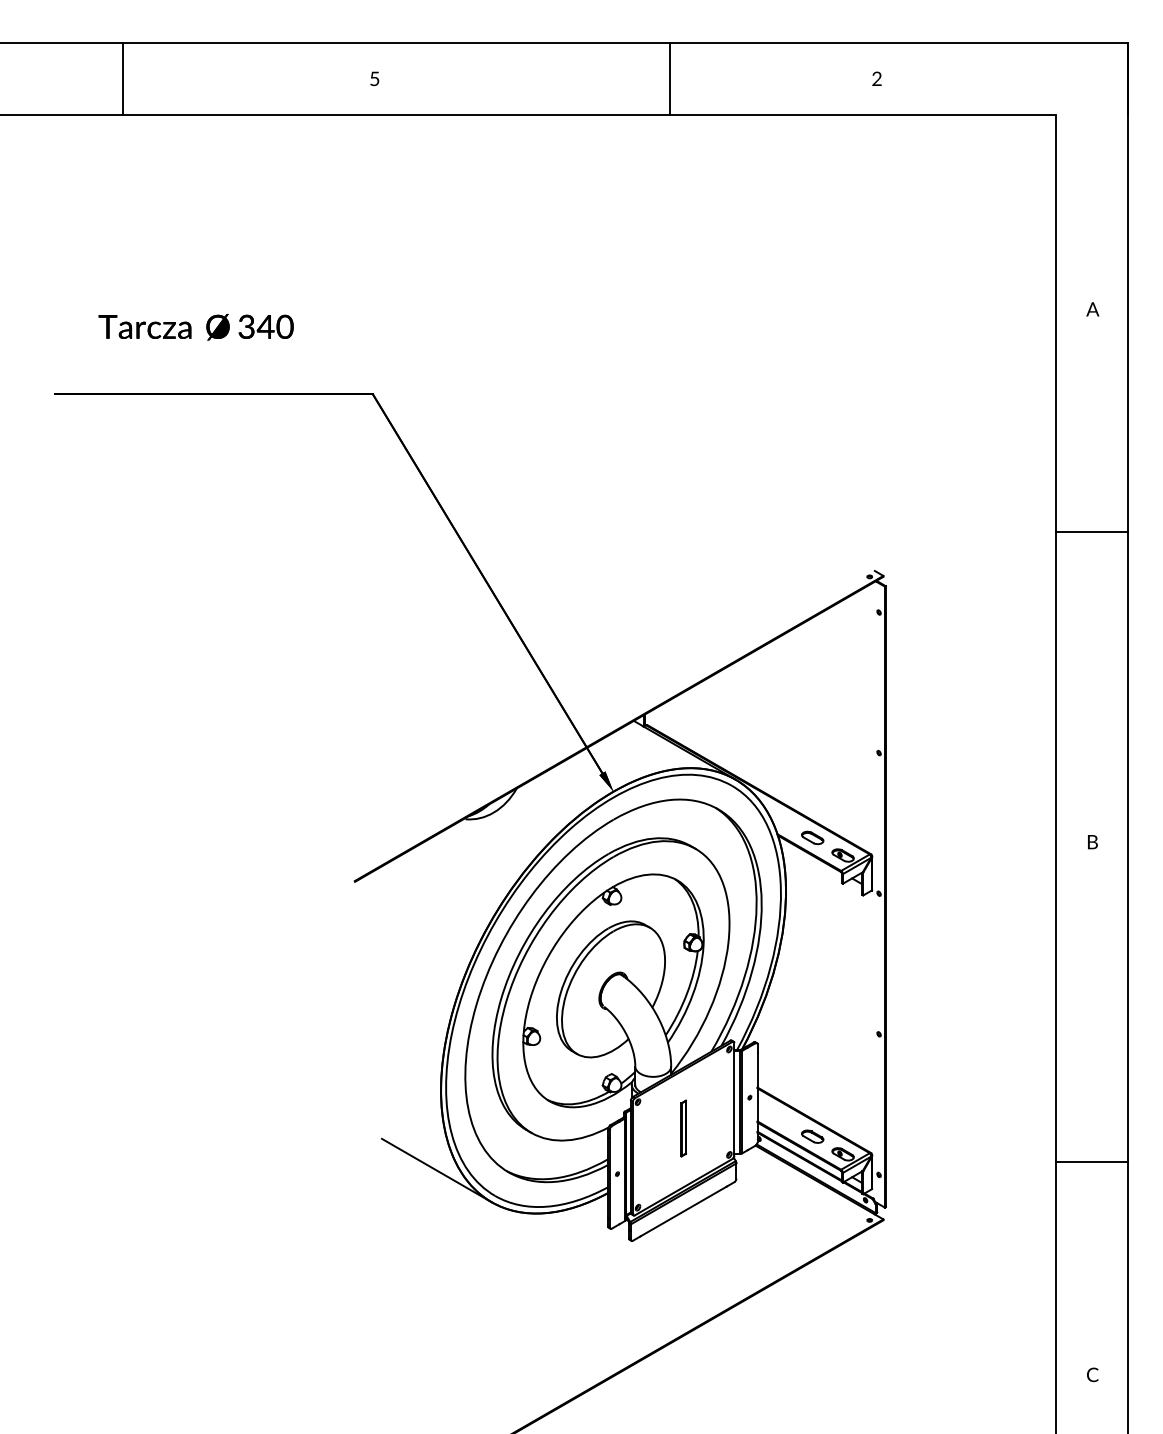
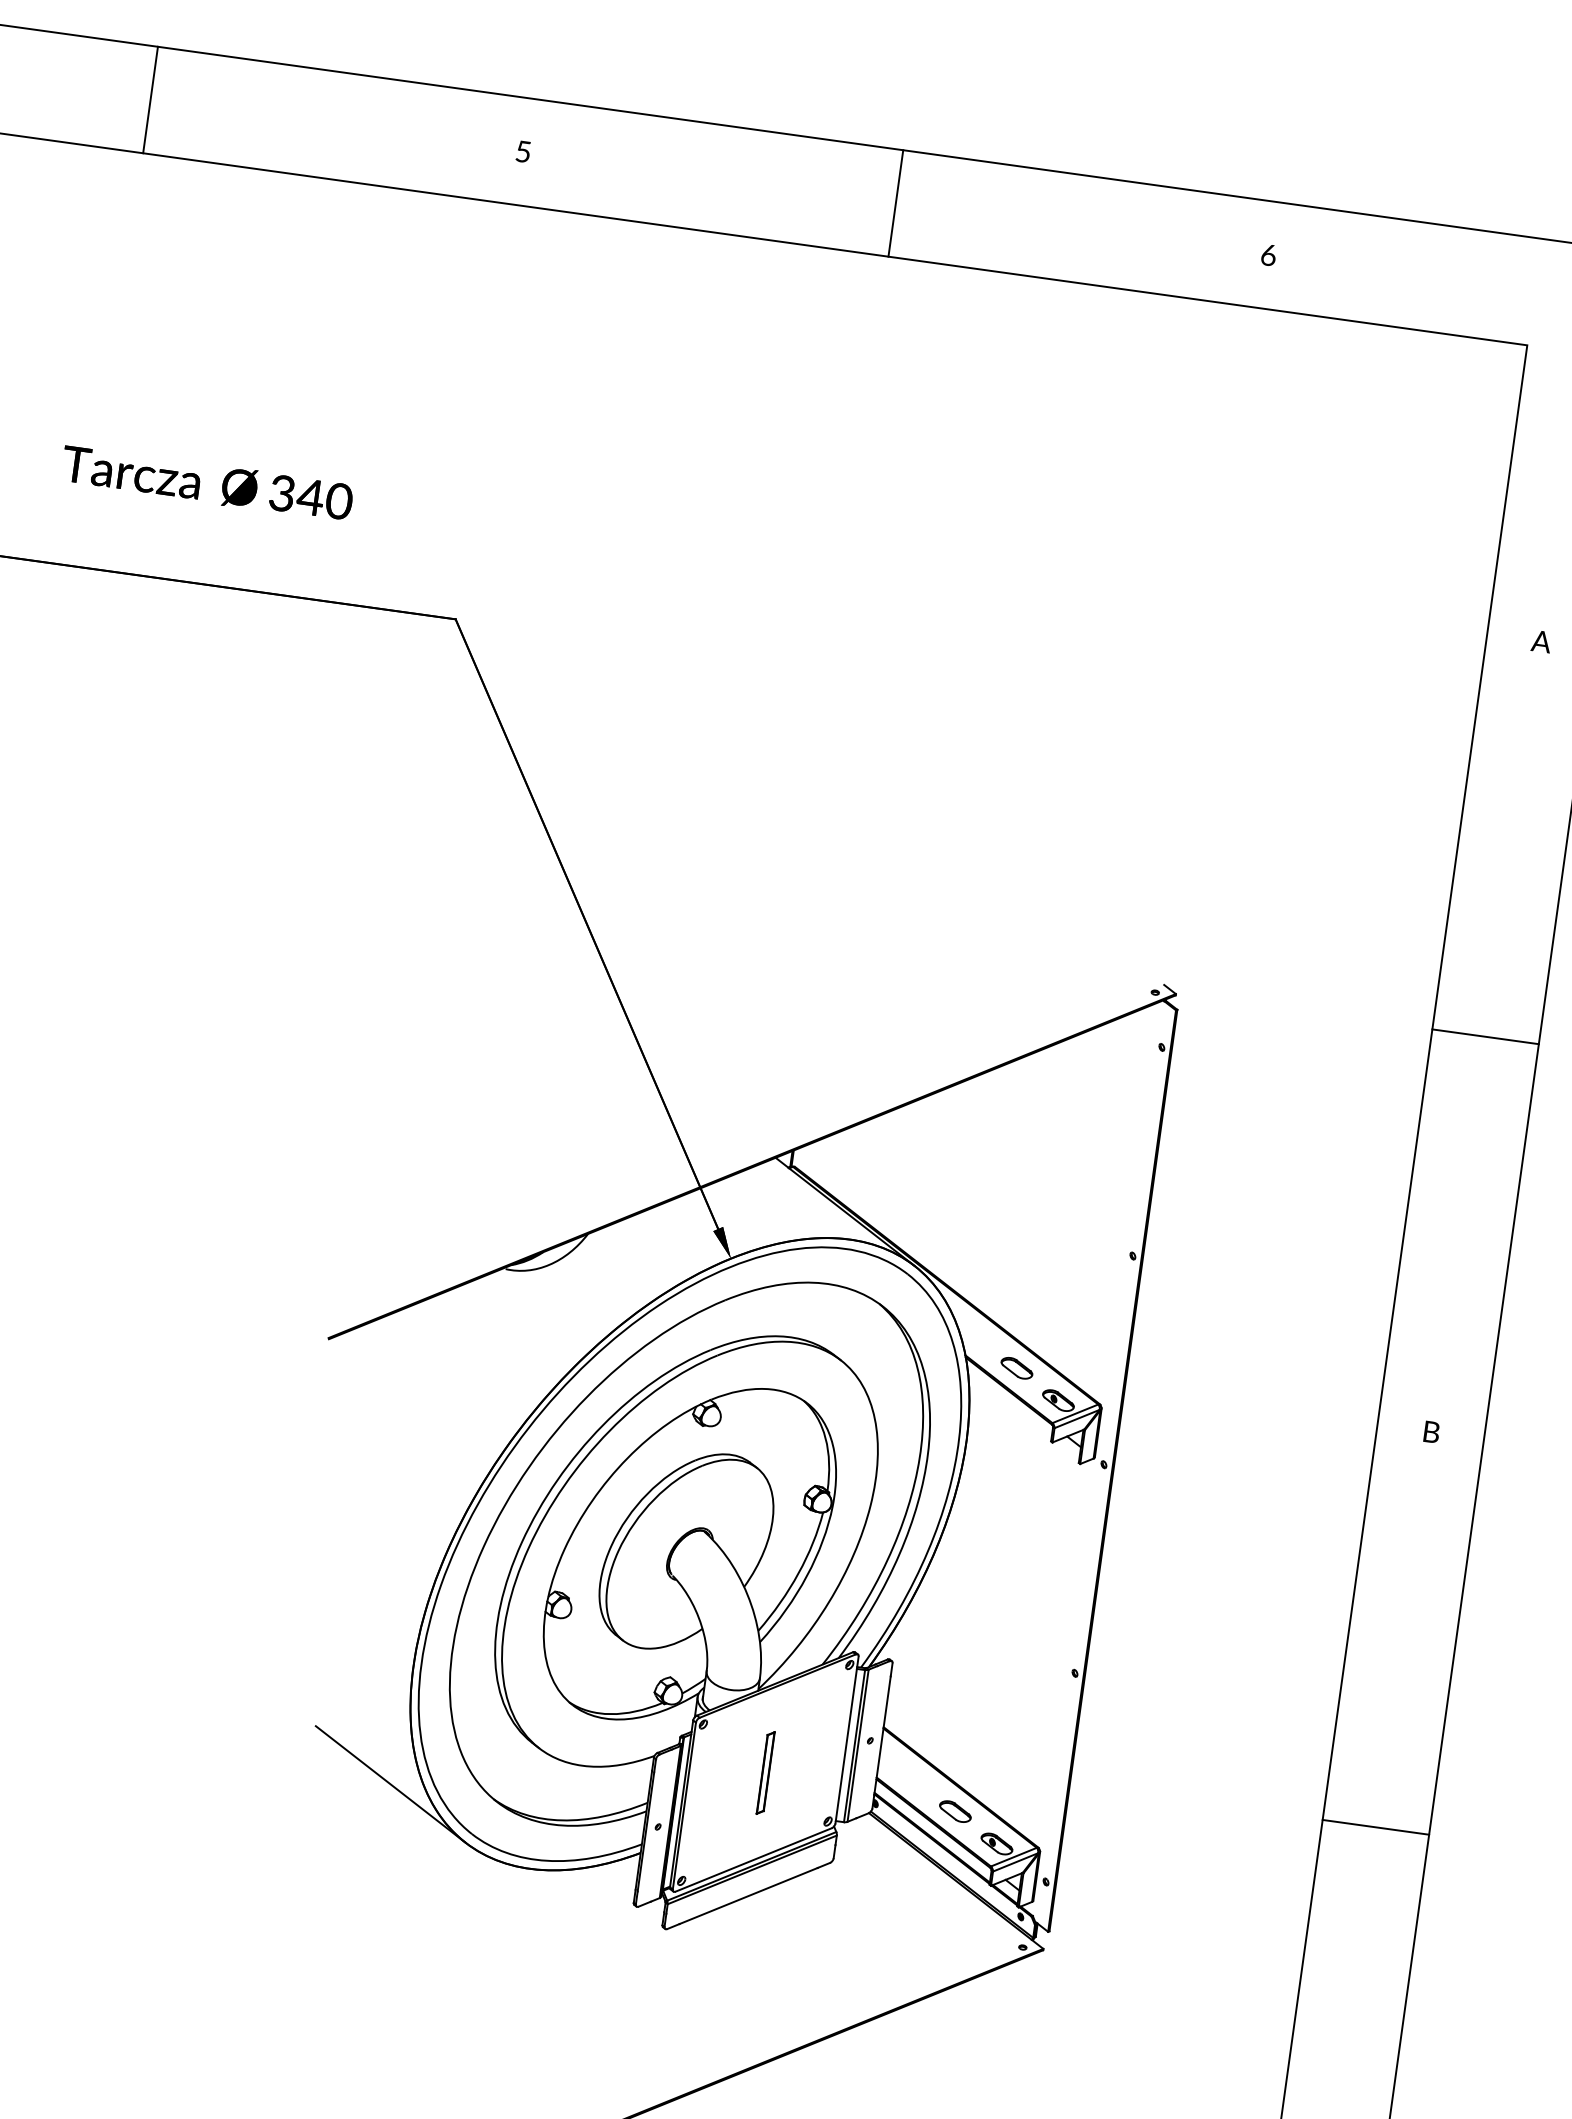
line: (669, 78) -> (895, 202), moved
text: (876, 78) -> (1268, 254), 2 -> 6
line: (1092, 531) -> (1486, 1036), moved
line: (1092, 1161) -> (1376, 1827), moved

